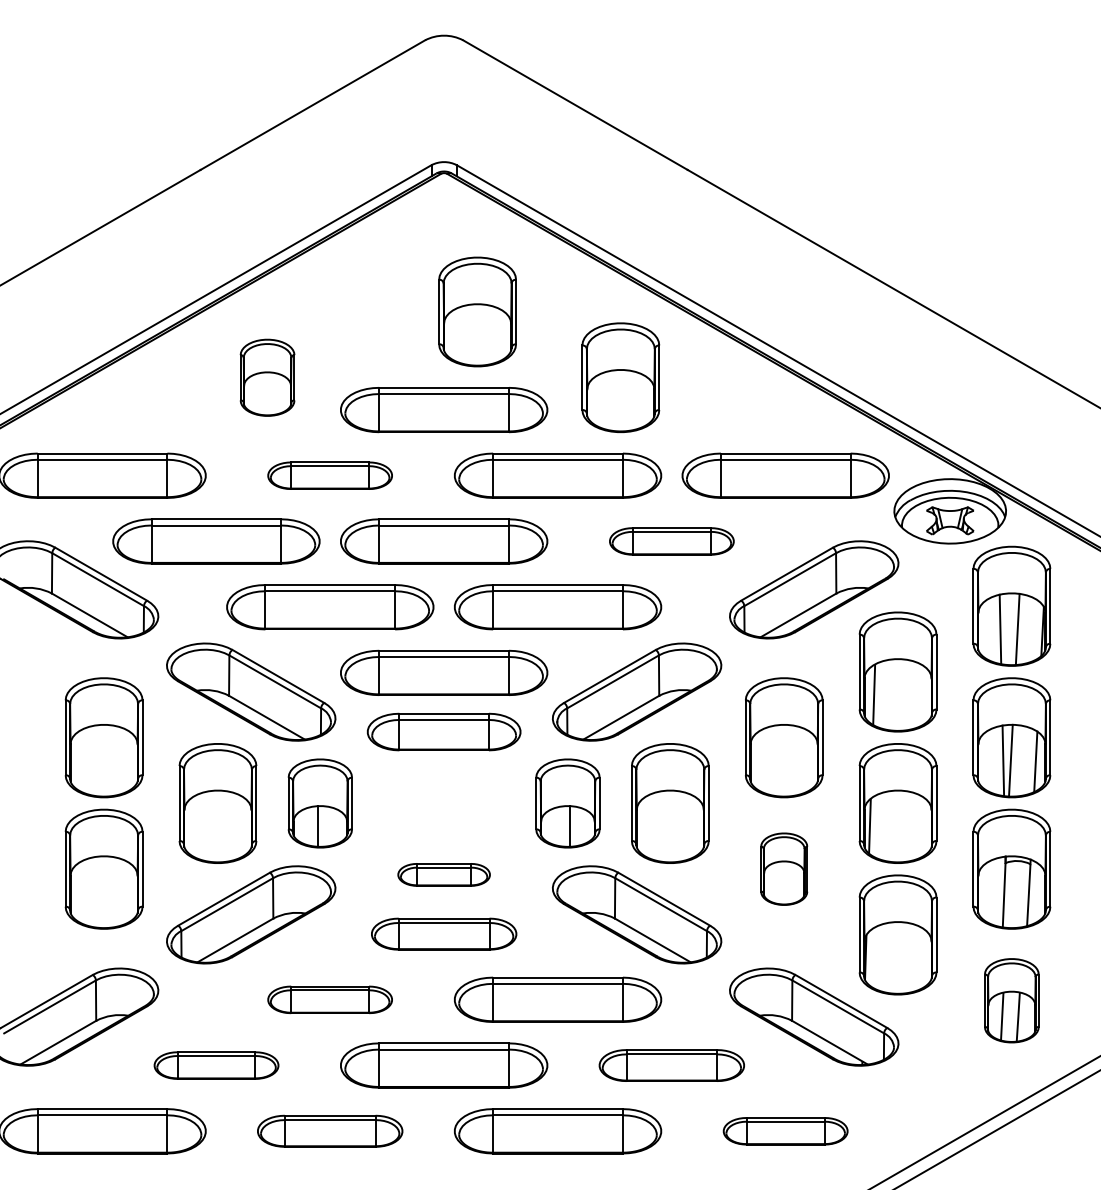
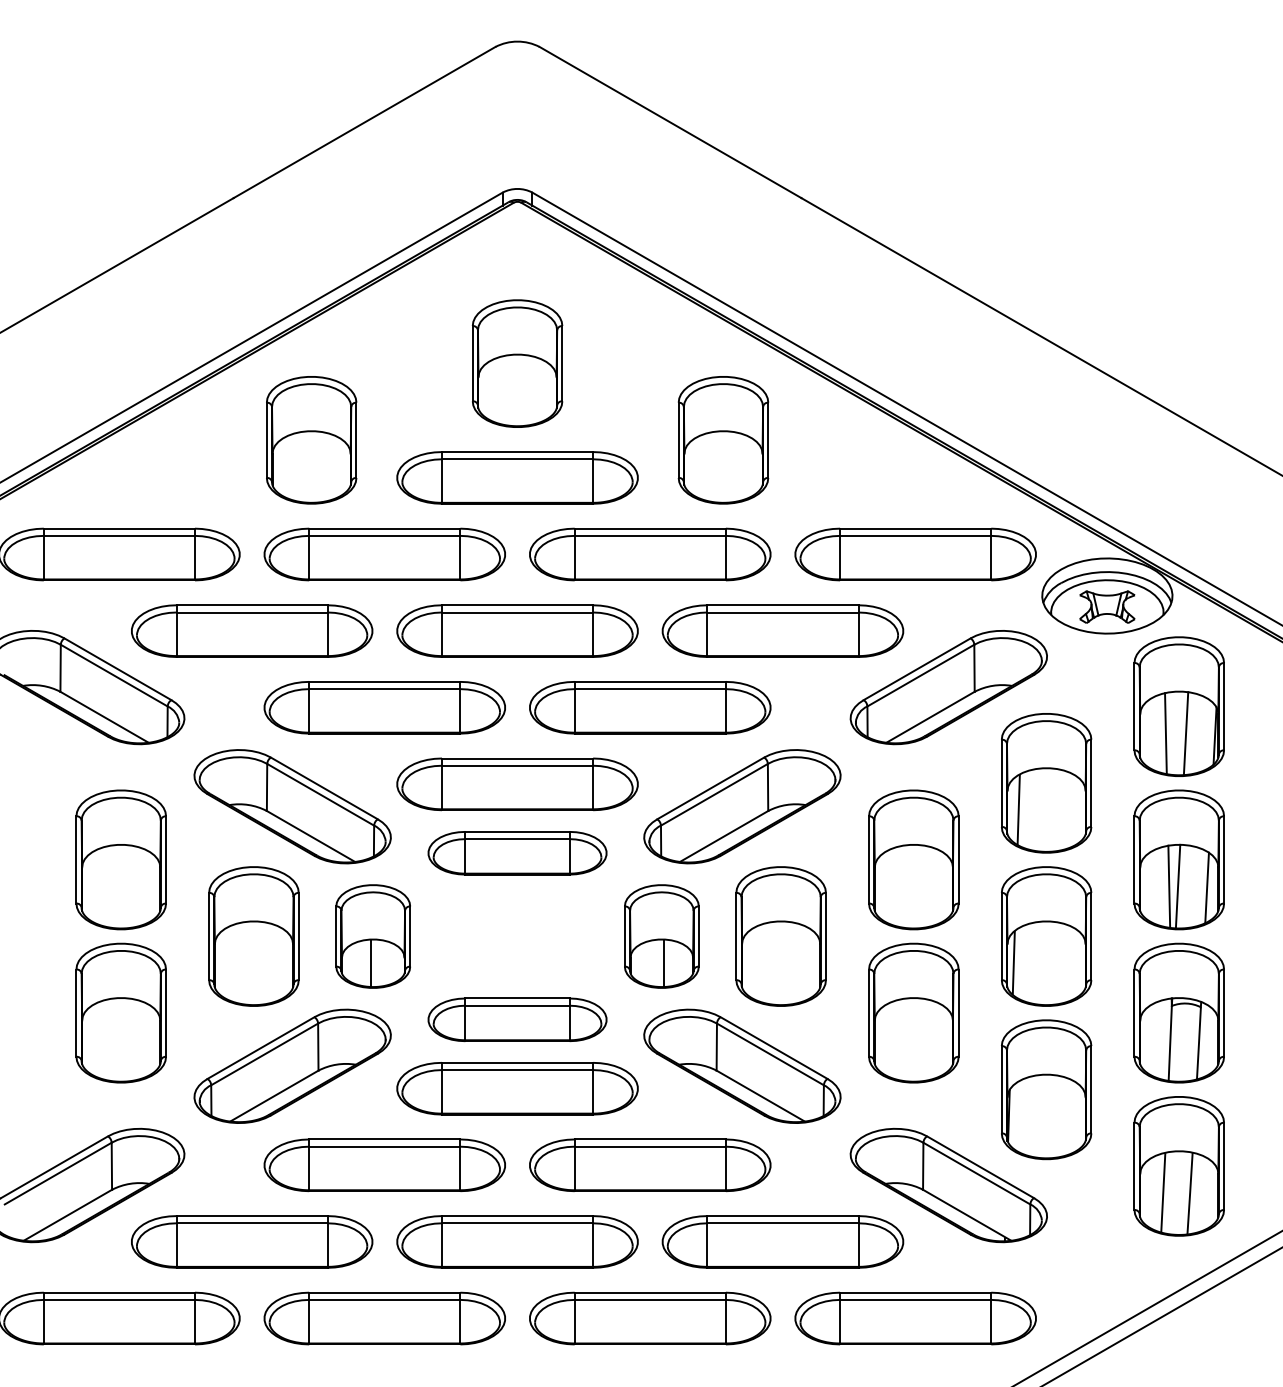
part: (477, 311) -> (517, 363), moved
part: (267, 377) -> (311, 440), size x1.43
part: (329, 475) -> (384, 554), size x1.67
part: (671, 540) -> (782, 630), size x1.67
part: (783, 868) -> (913, 1012), size x1.67
part: (444, 874) -> (517, 1019), size x1.67
part: (444, 933) -> (517, 1088), size x1.43
part: (329, 999) -> (384, 1165), size x1.67
part: (1011, 1000) -> (1178, 1166), size x1.43
part: (216, 1065) -> (252, 1241), size x1.67
part: (671, 1065) -> (782, 1241), size x1.43
part: (329, 1131) -> (384, 1318), size x1.43
part: (785, 1131) -> (915, 1318), size x1.67

